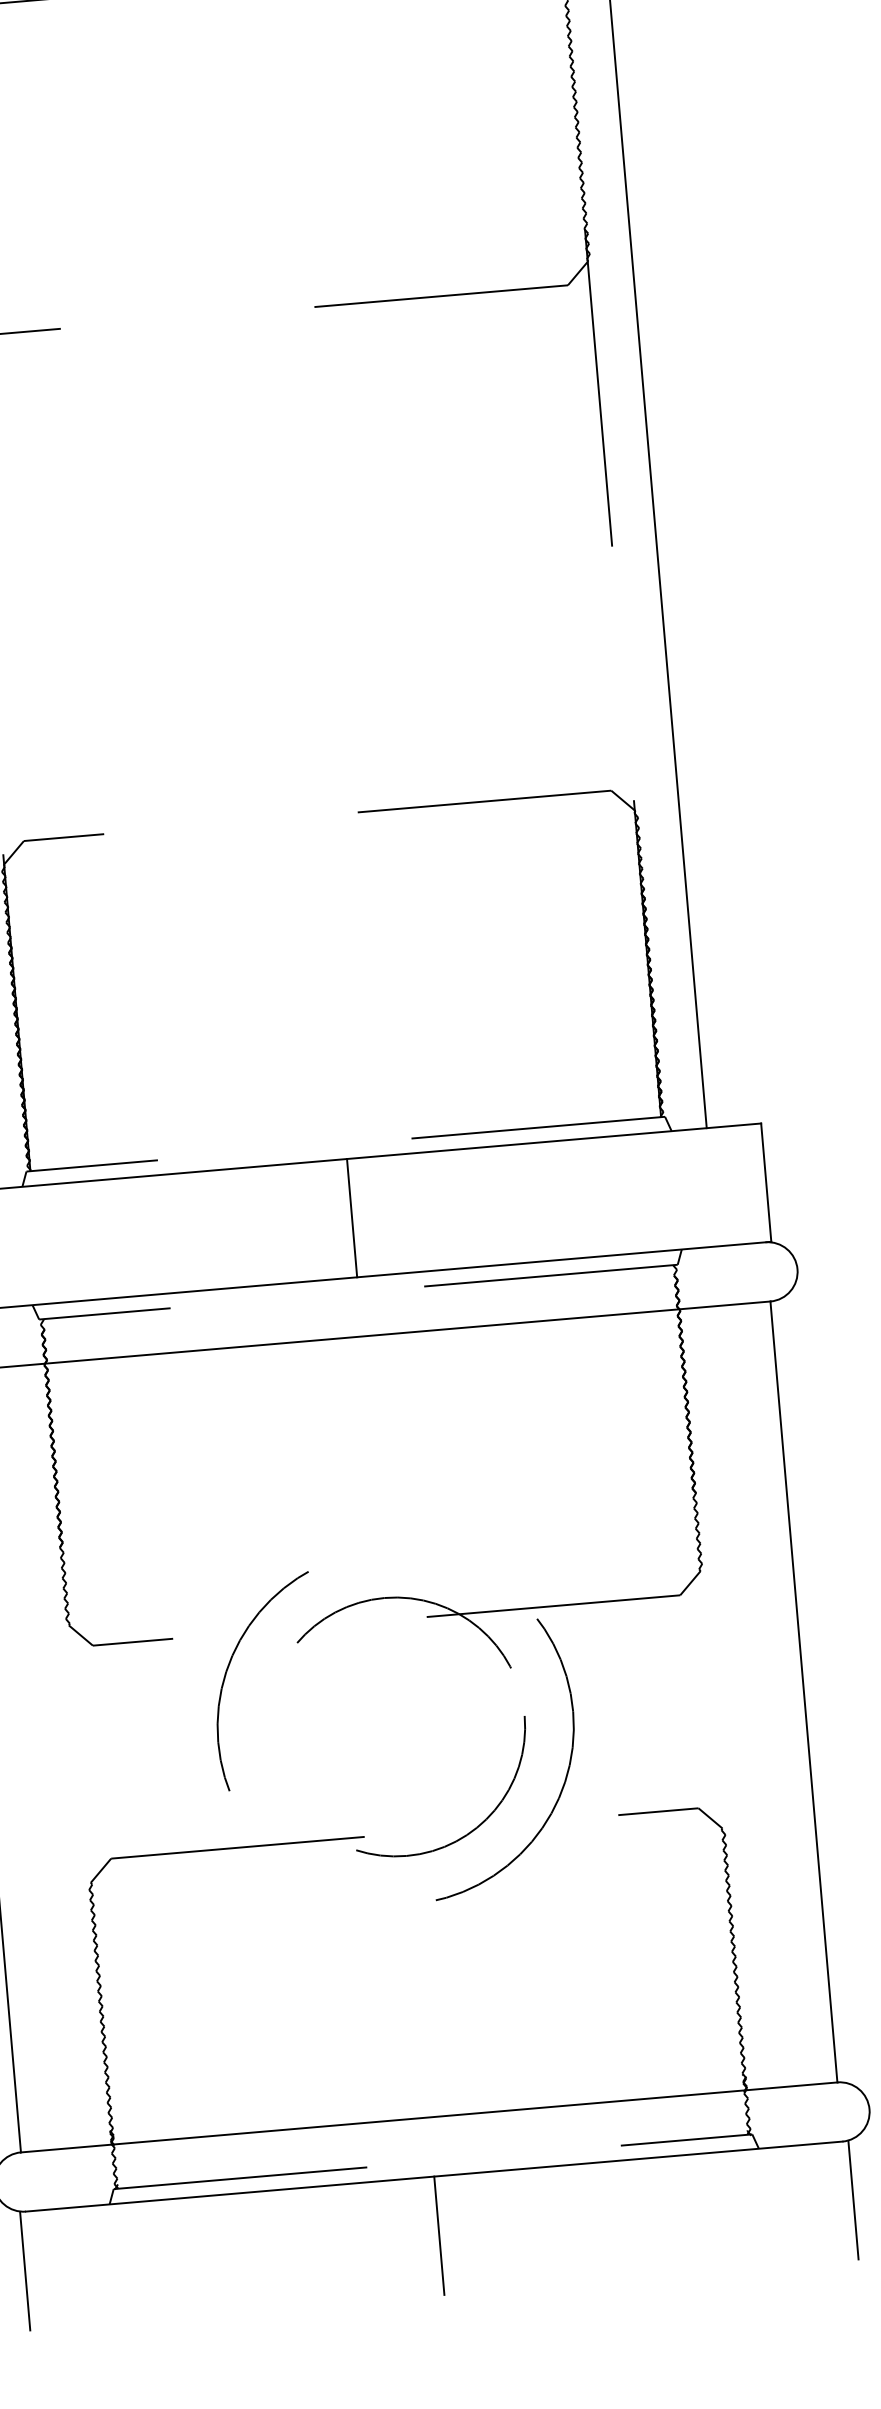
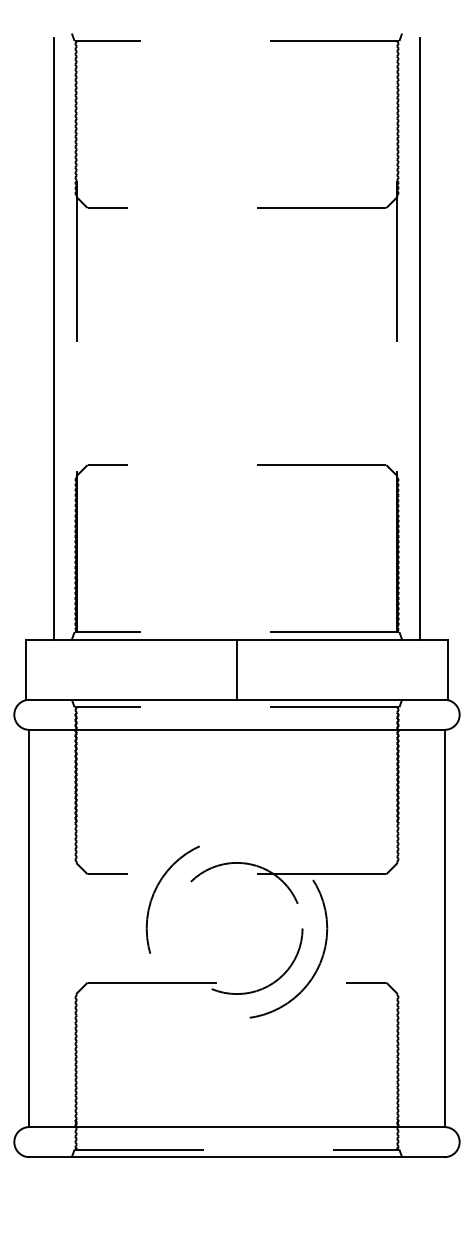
line: (853, 2200) -> (447, 1187), removed
line: (438, 2236) -> (236, 1187), removed
line: (25, 2271) -> (26, 1187), removed

